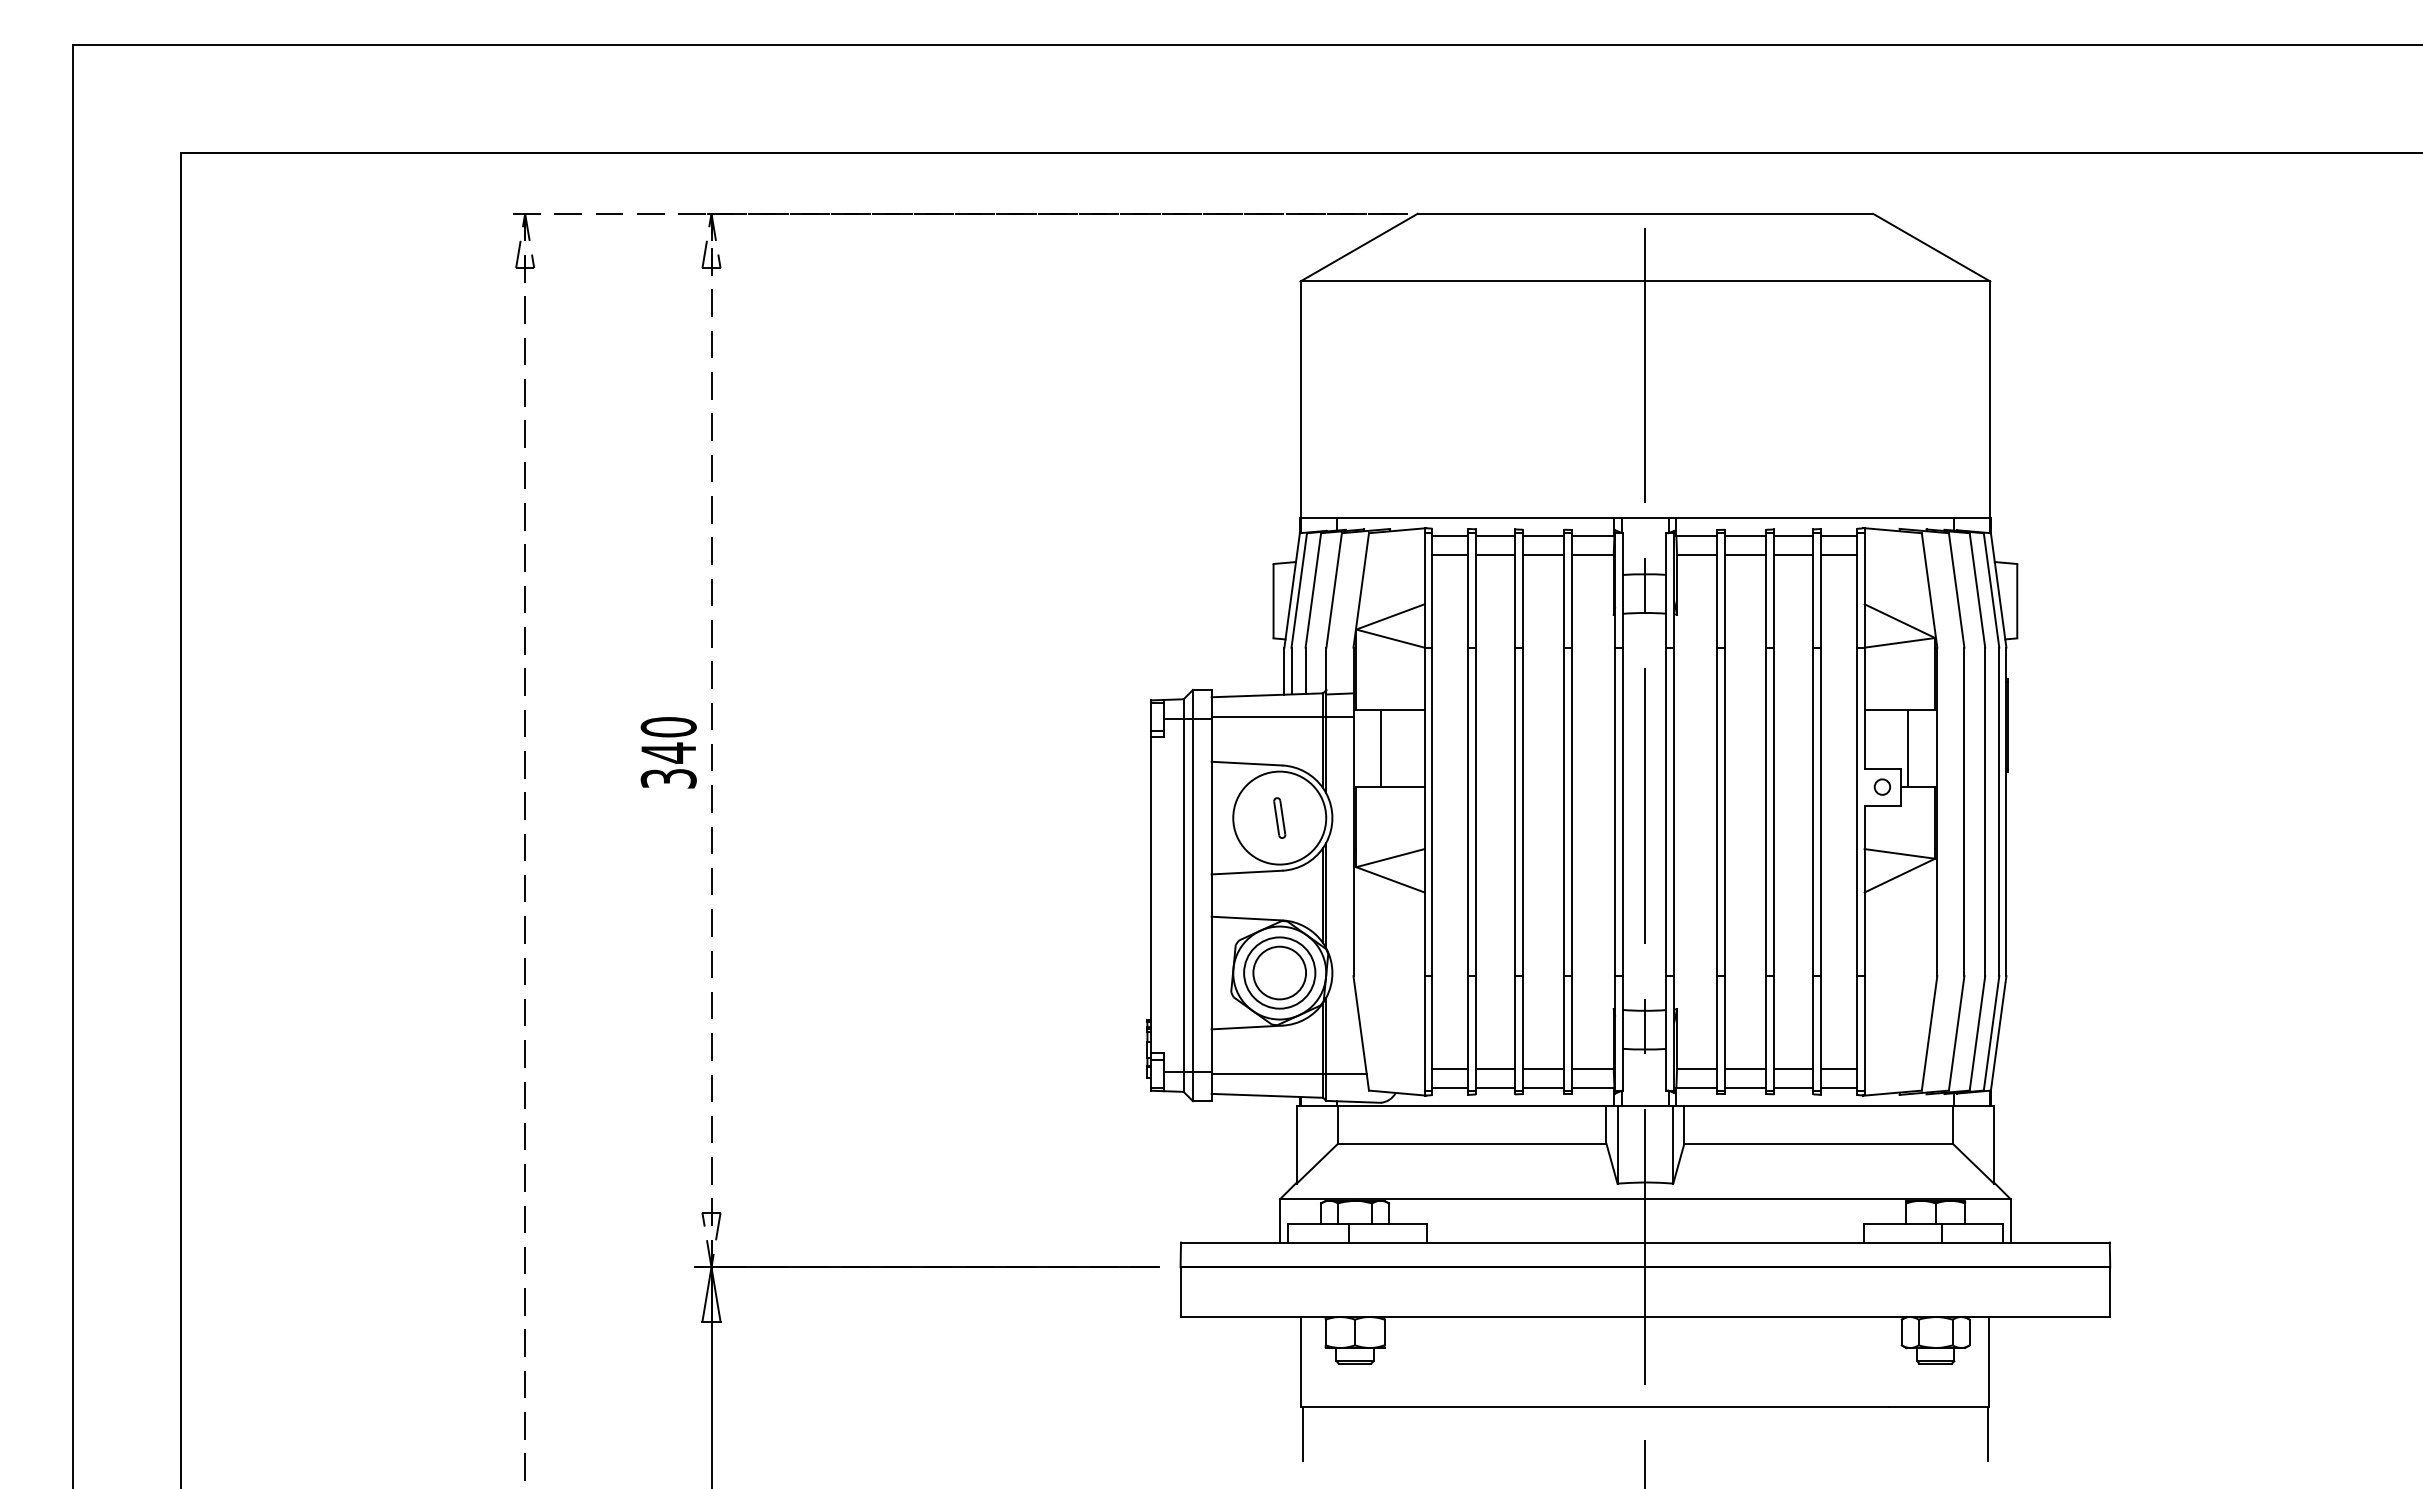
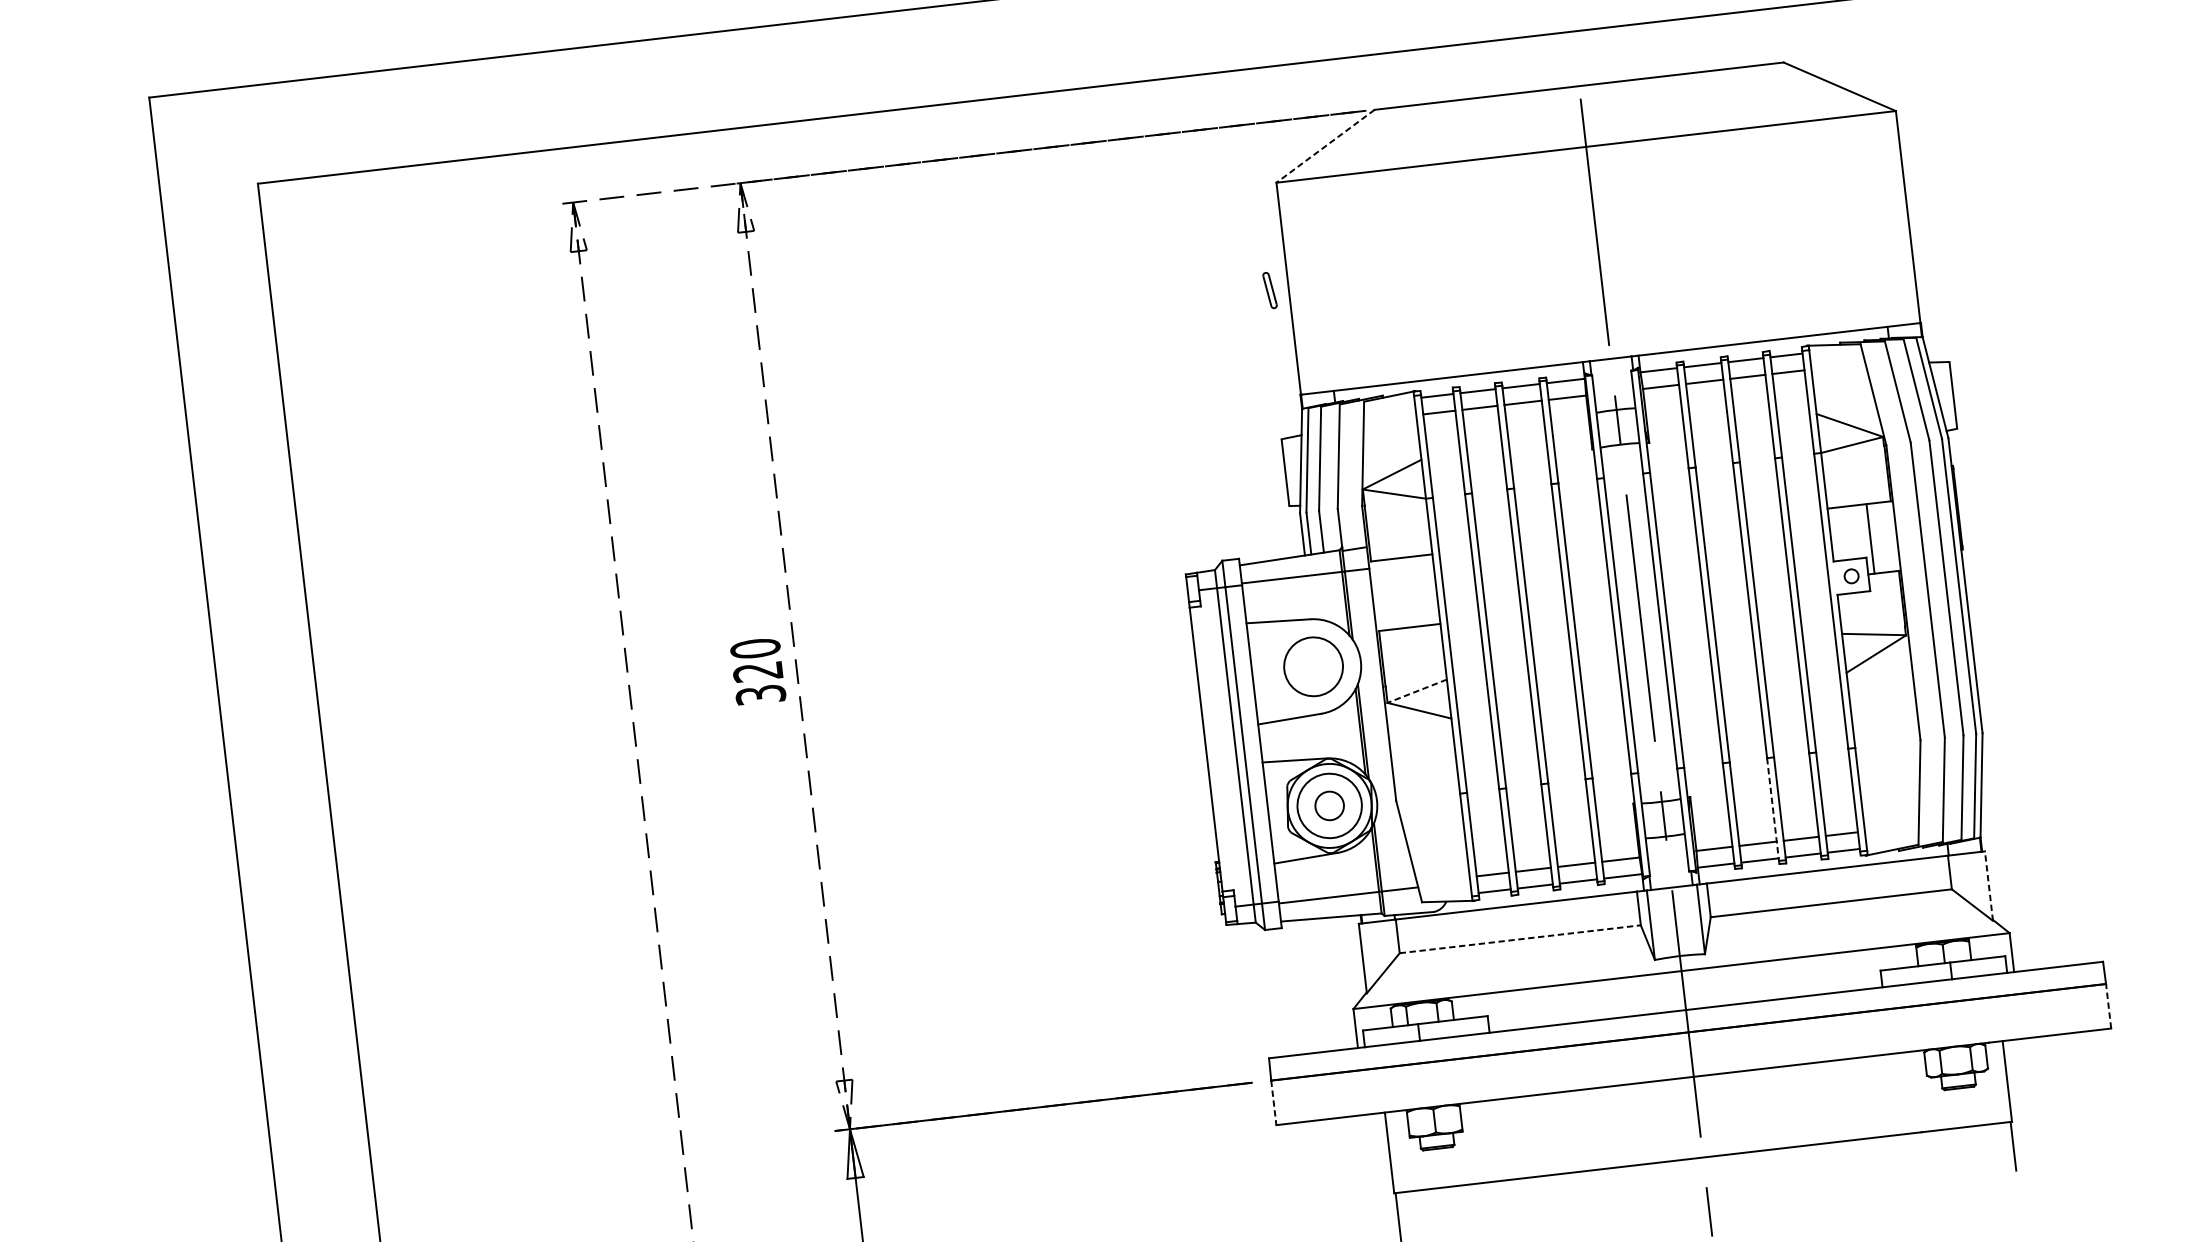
line: (1359, 247) -> (1325, 146), solid -> dashed
line: (1381, 748) -> (1397, 593), removed
text: (667, 752) -> (756, 671), 340 -> 320
circle: (1279, 817) -> (1313, 666), size x0.7
part: (1279, 817) -> (1269, 290), moved
line: (1390, 858) -> (1417, 691), solid -> dashed
circle: (1279, 972) -> (1329, 805), size x0.6
line: (1766, 1033) -> (1773, 809), solid -> dashed
line: (1472, 1143) -> (1520, 938), solid -> dashed
line: (1994, 1144) -> (1989, 885), solid -> dashed
line: (1180, 1292) -> (1273, 1103), solid -> dashed
line: (2110, 1292) -> (2108, 1006), solid -> dashed

